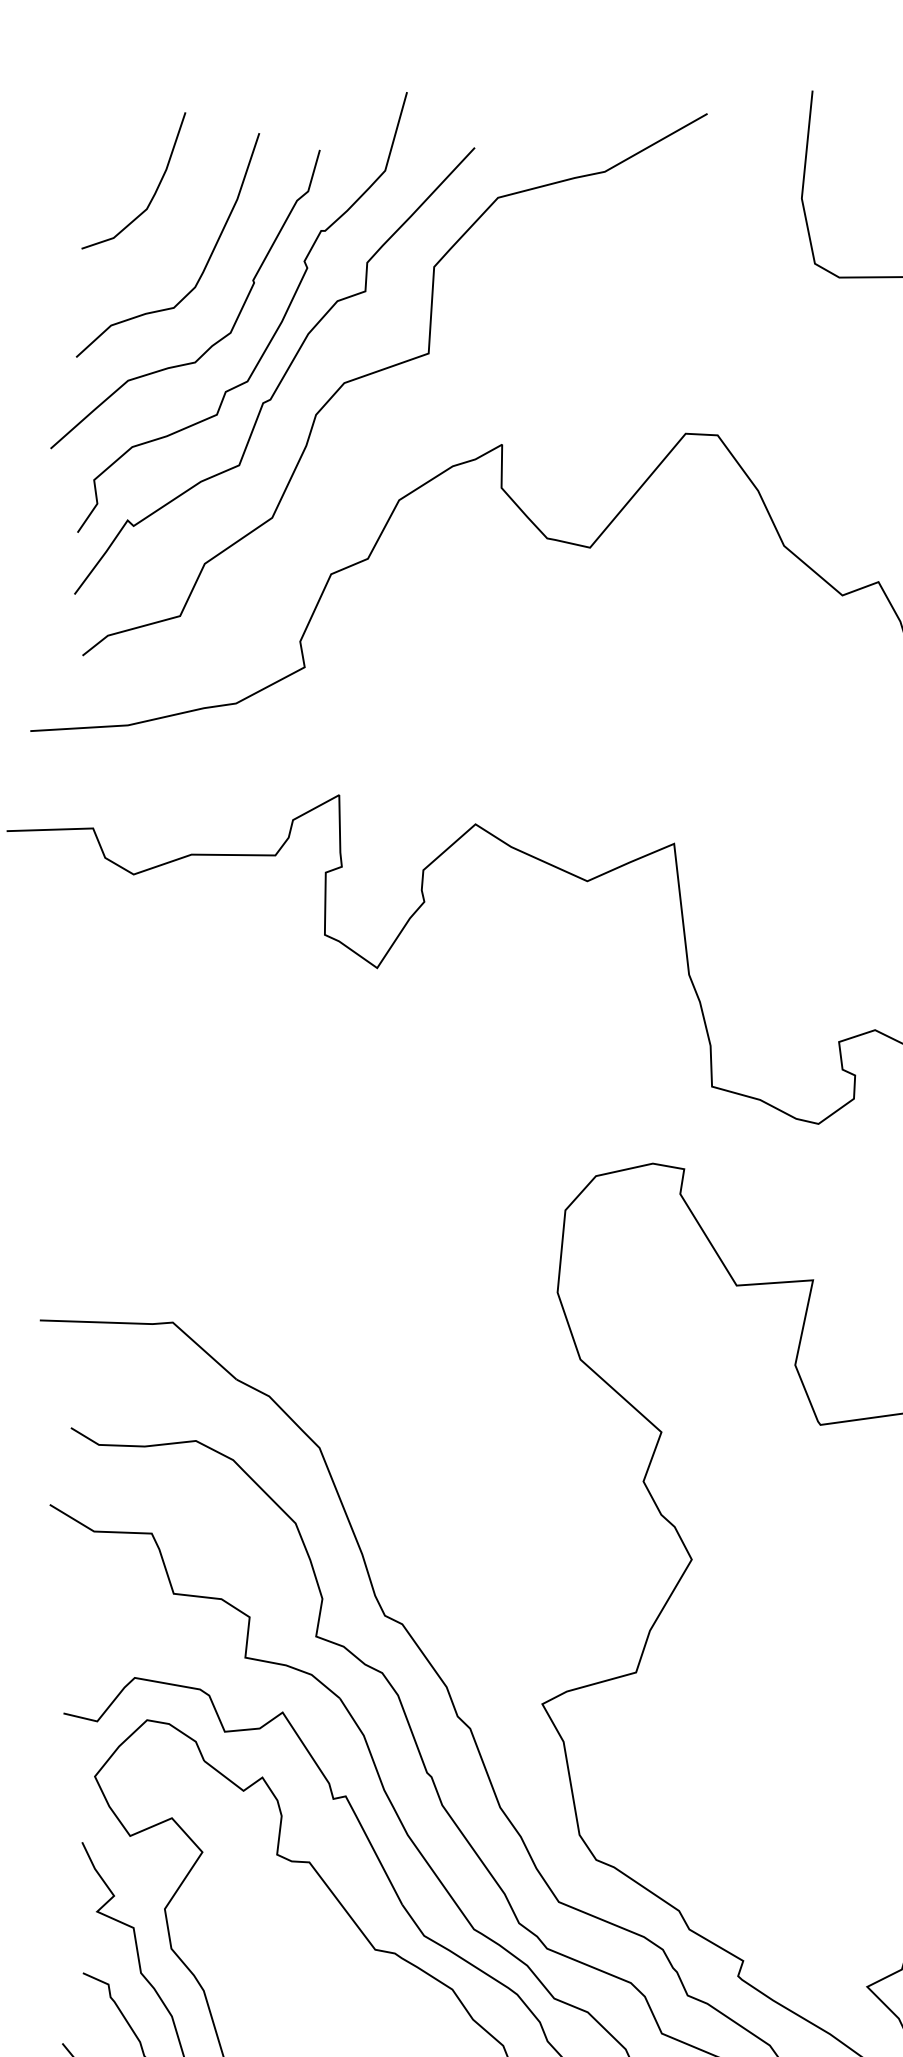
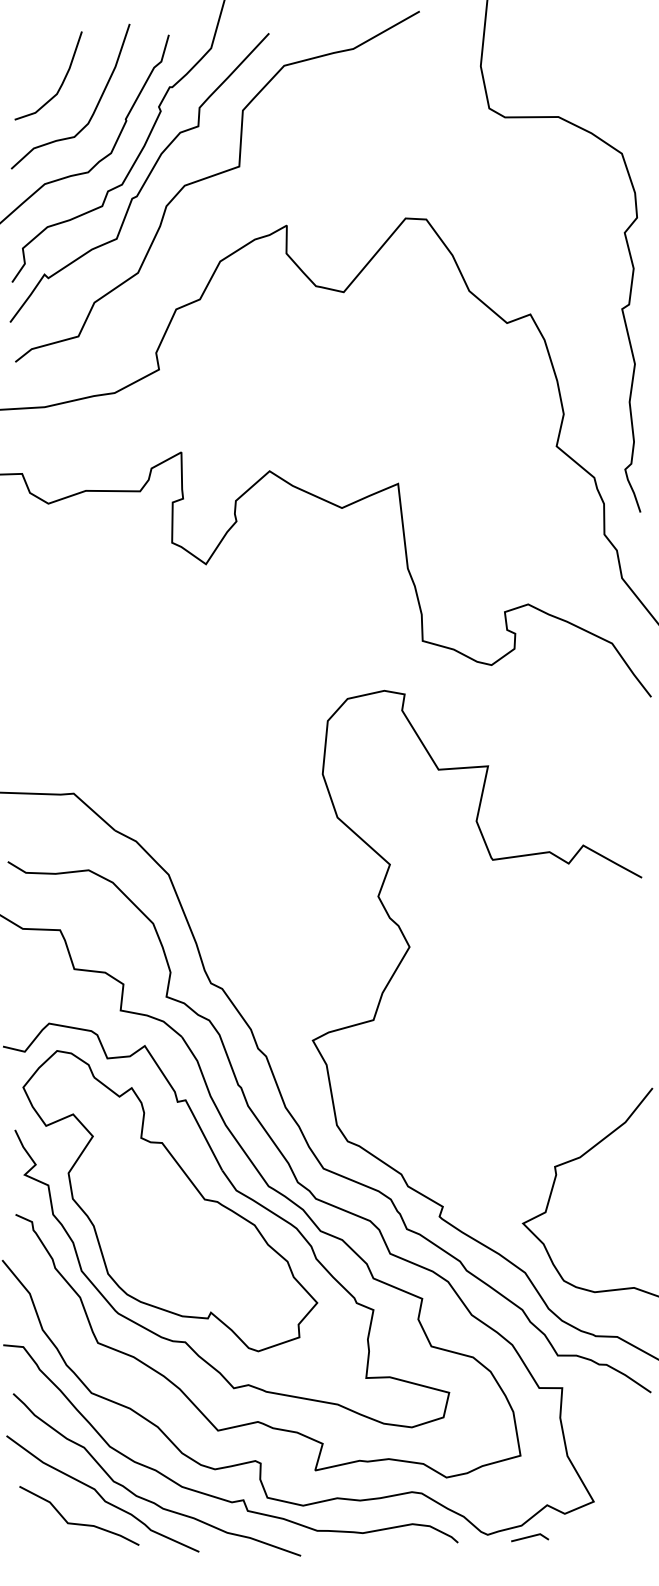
curve: (155, 189) -> (62, 81), moved

